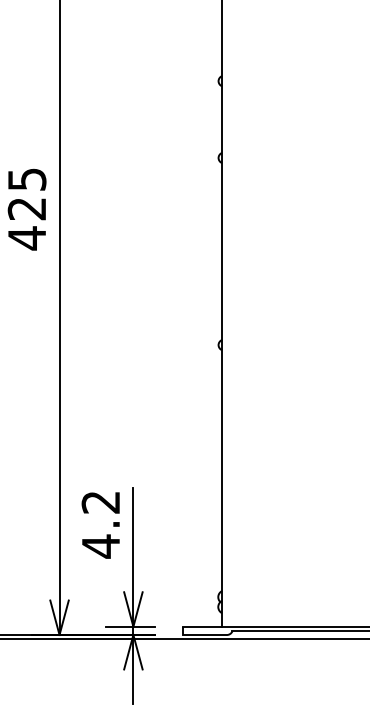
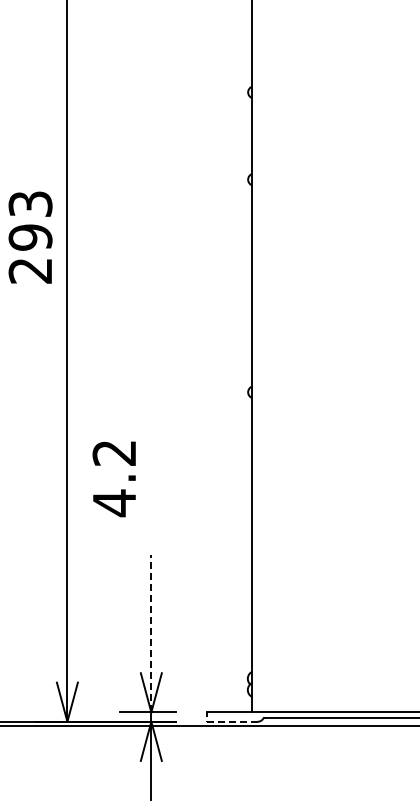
text: (27, 208) -> (30, 237), 425 -> 293
text: (100, 525) -> (113, 479), moved
line: (133, 557) -> (151, 633), solid -> dashed
line: (200, 634) -> (227, 721), solid -> dashed

